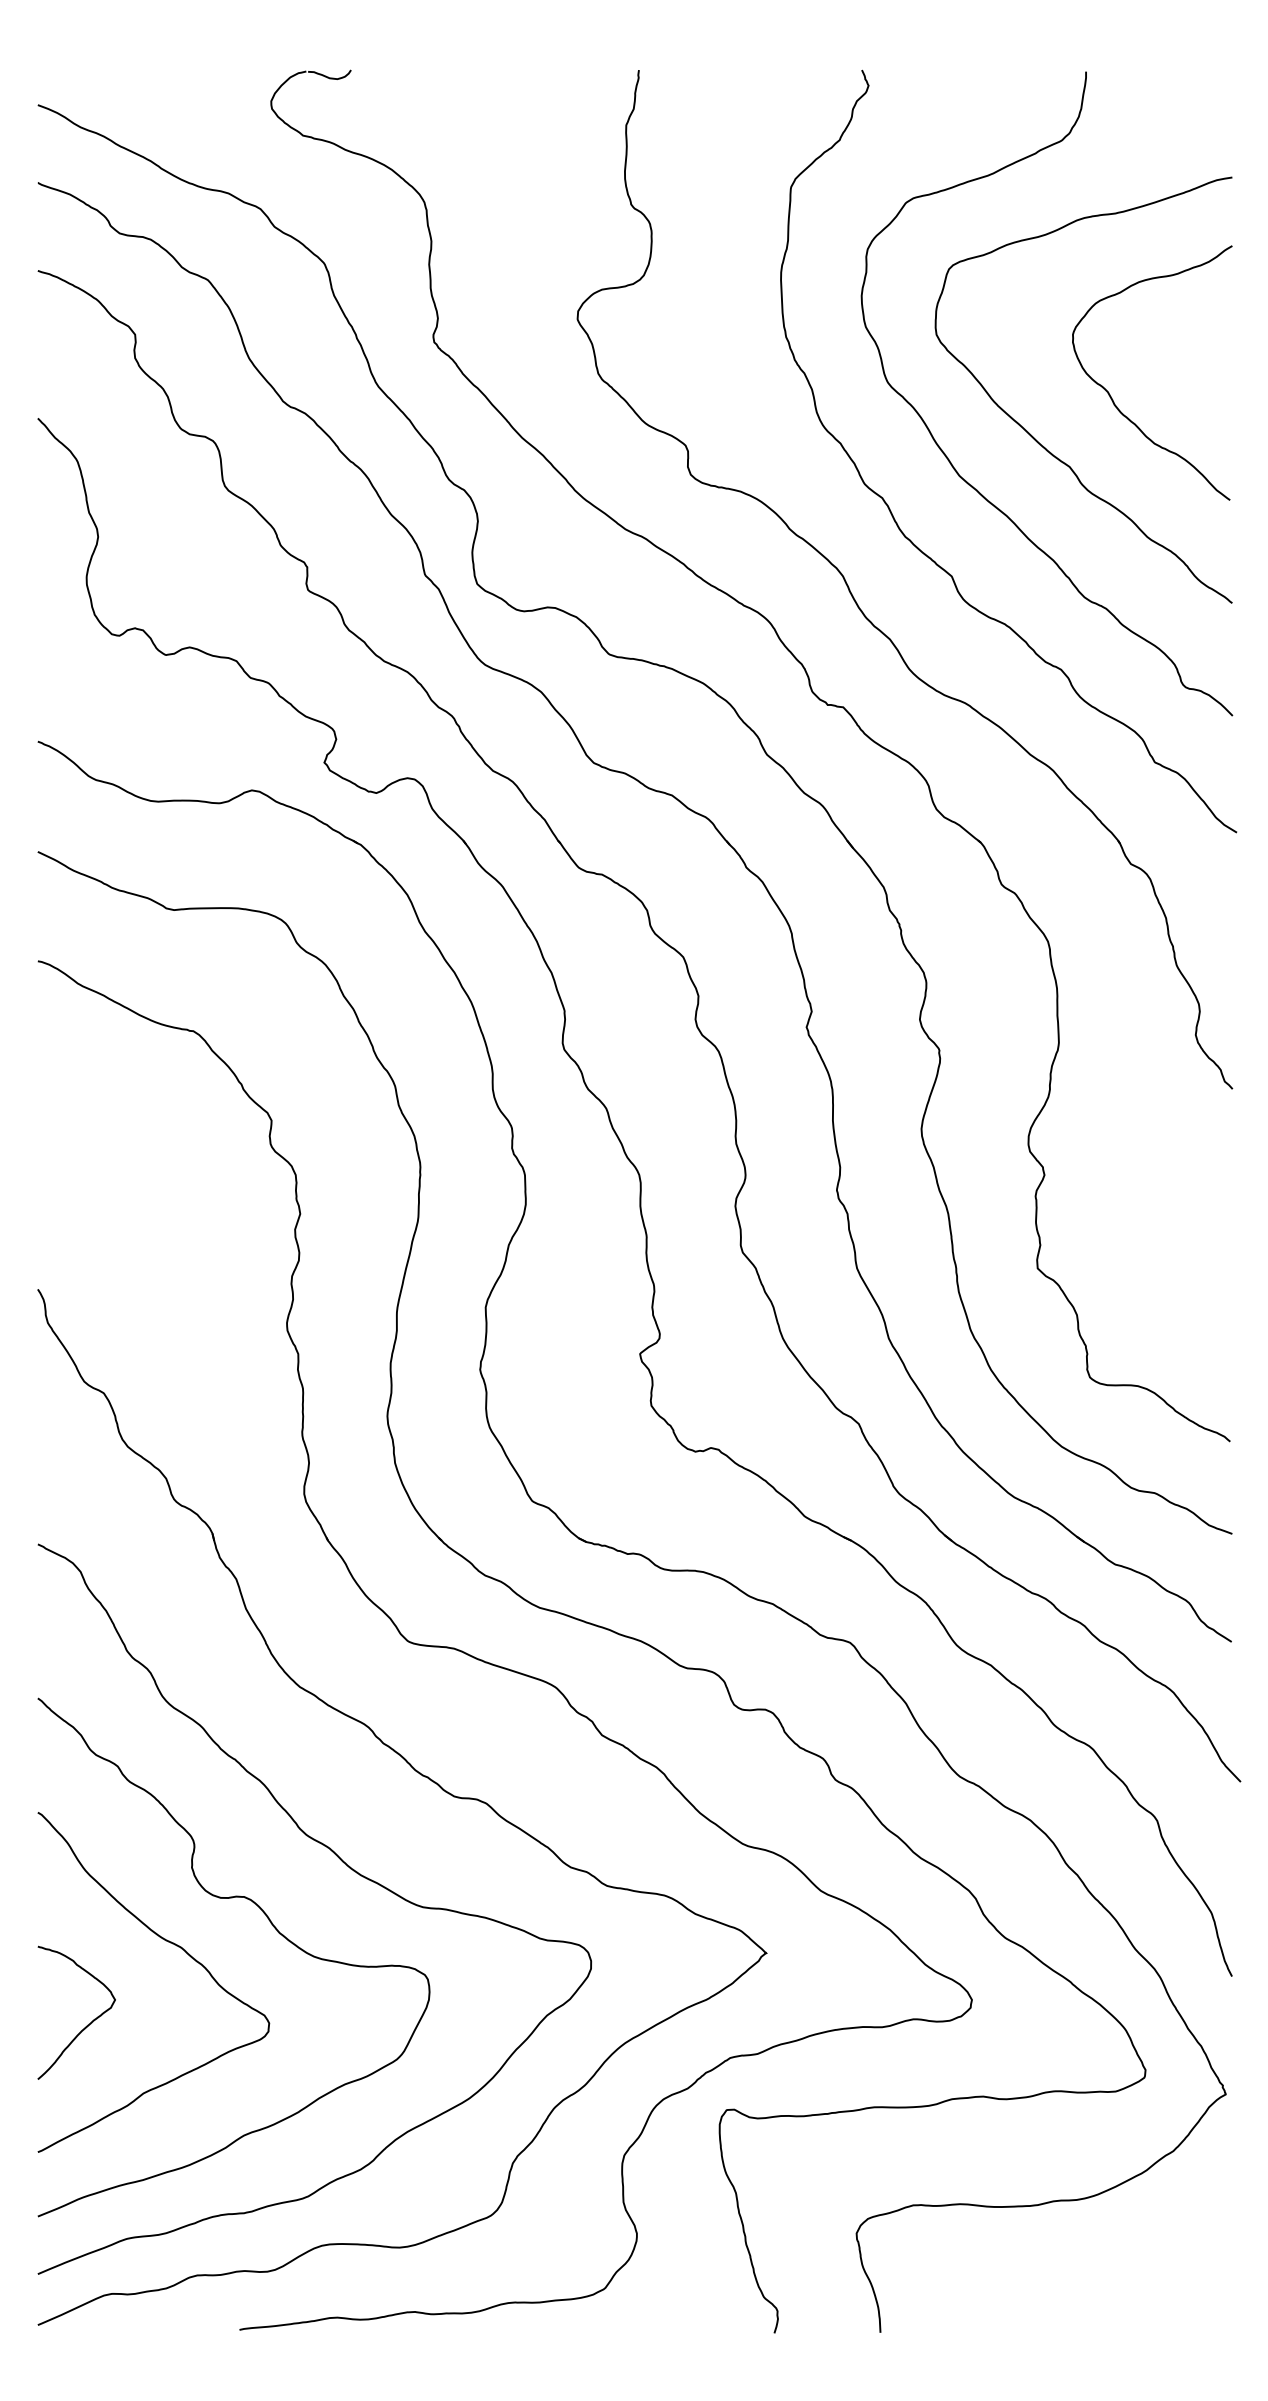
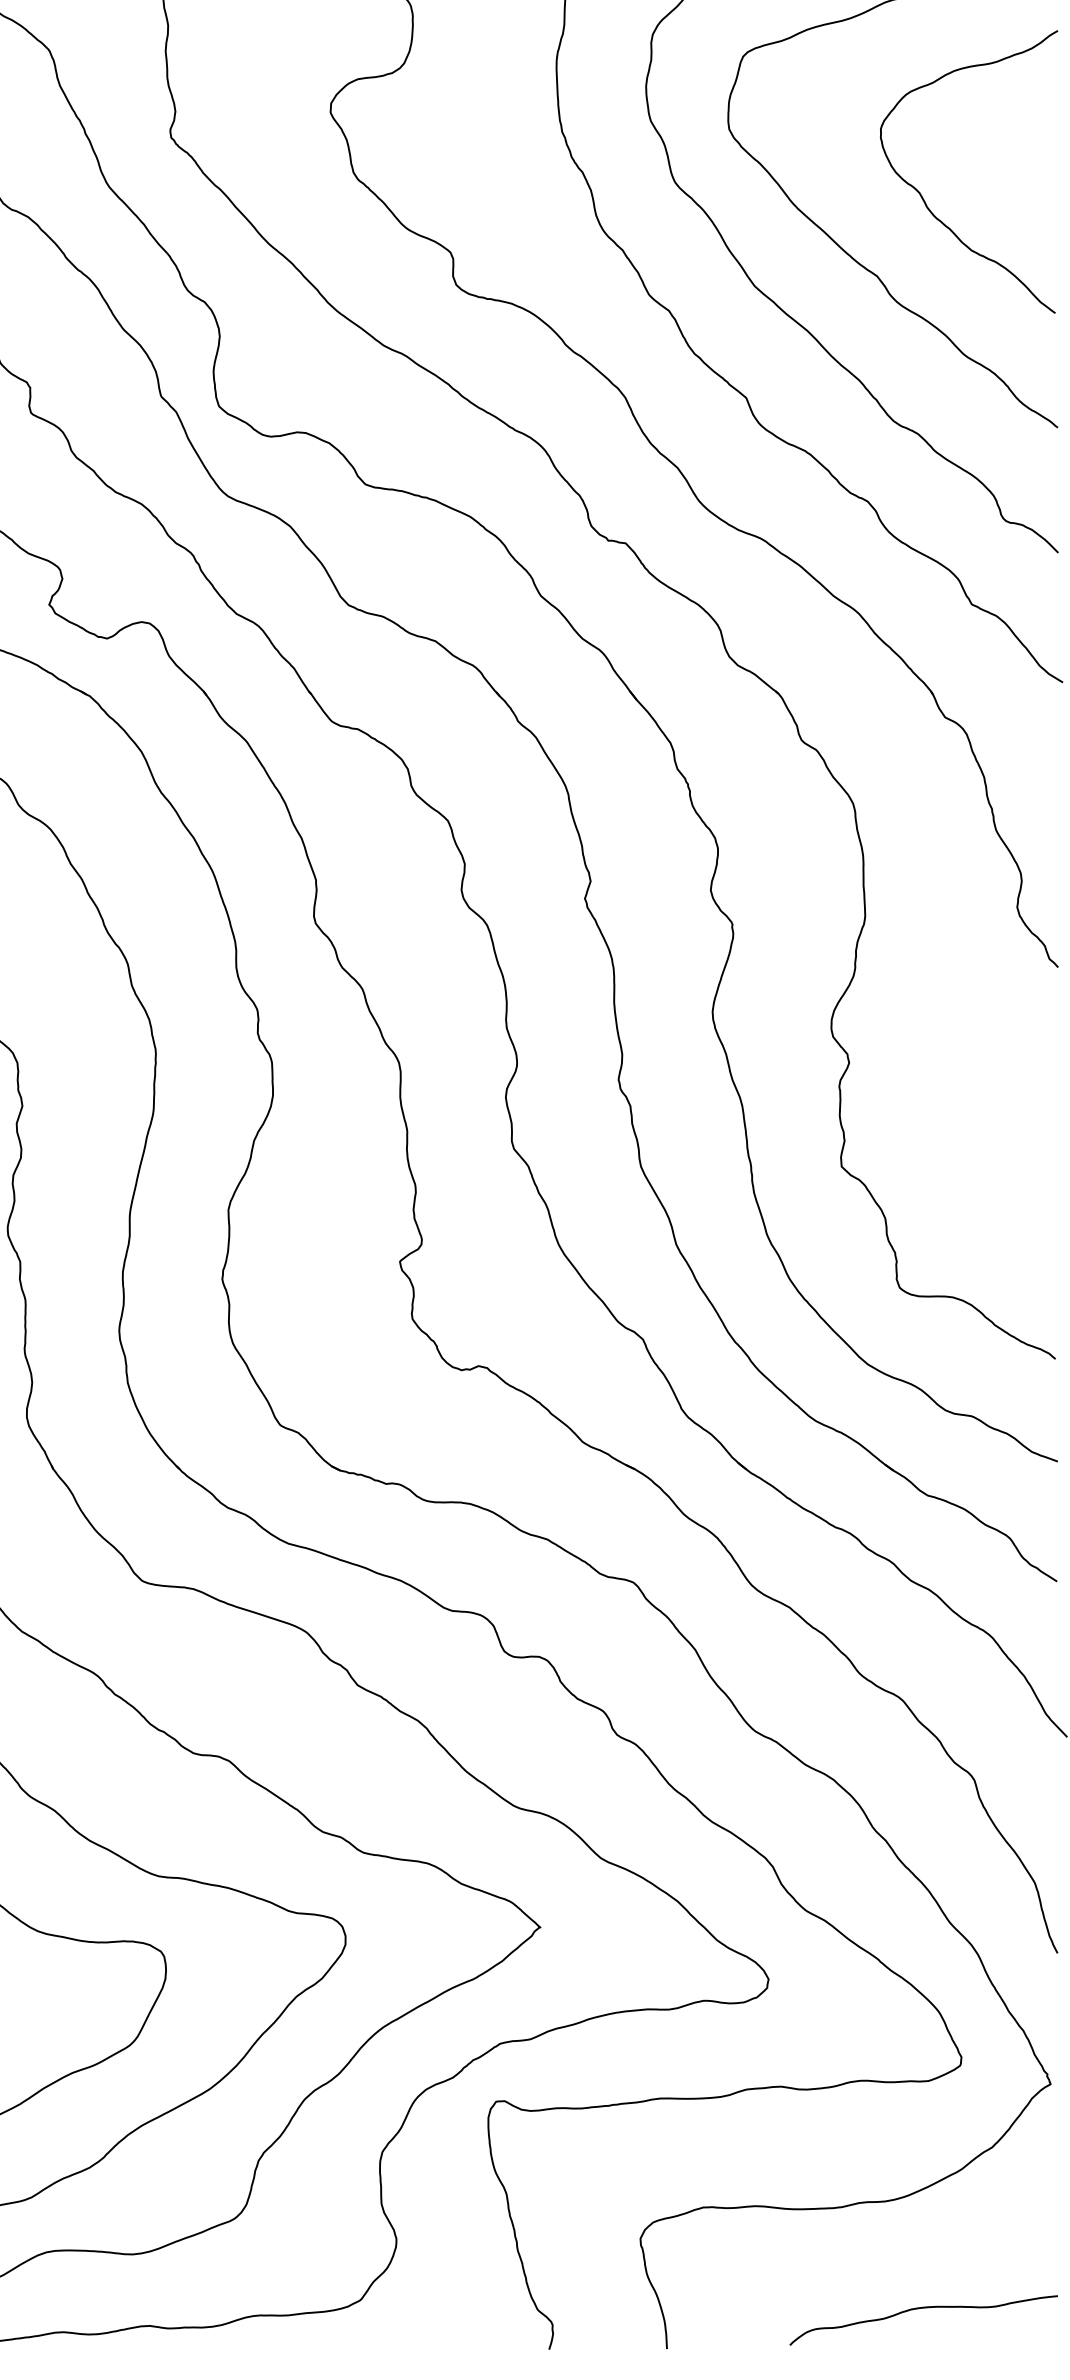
curve: (1111, 2296) -> (923, 2308), added

